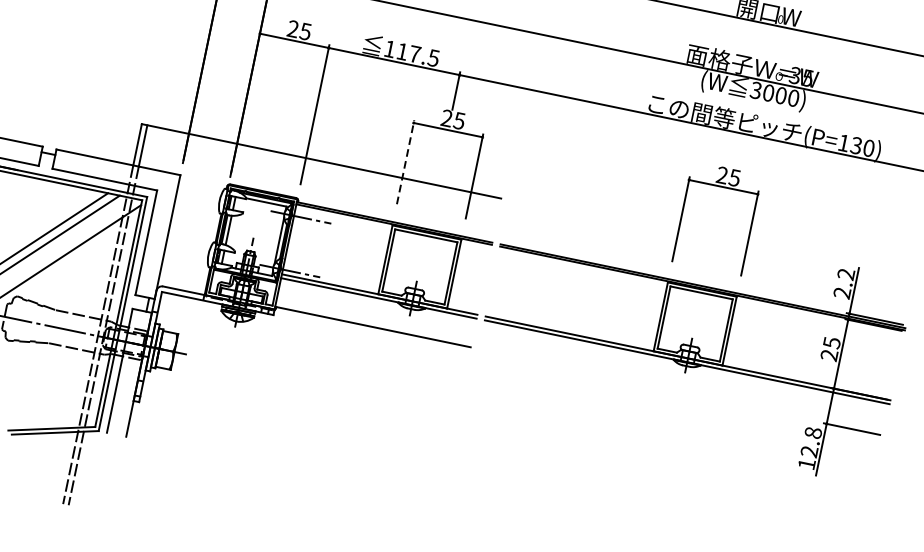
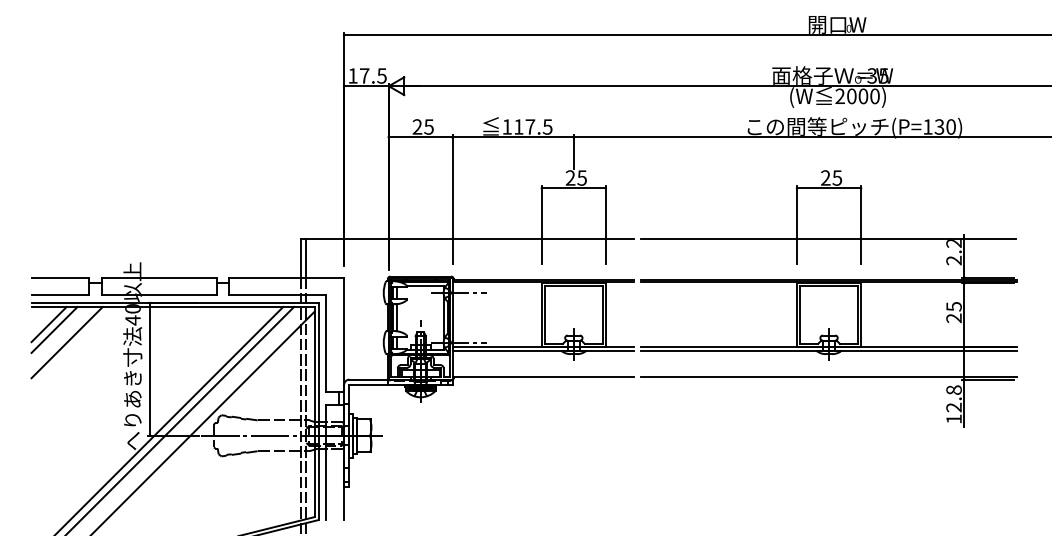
text: (755, 90) -> (839, 96), 3000) -> 2000)
line: (405, 161) -> (541, 224), dashed -> solid
line: (711, 242) -> (828, 239), added
line: (680, 391) -> (828, 377), added

